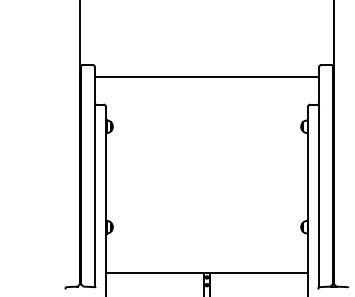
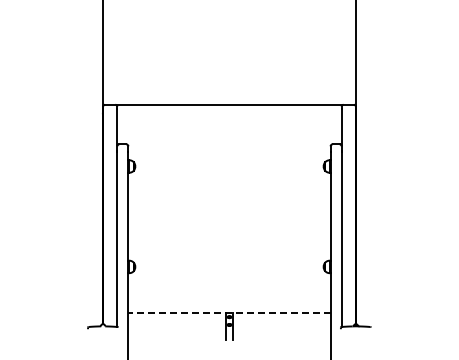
line: (207, 76) -> (229, 104), moved
line: (207, 272) -> (229, 312), solid -> dashed

